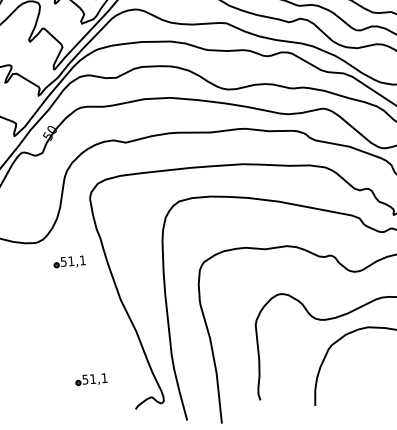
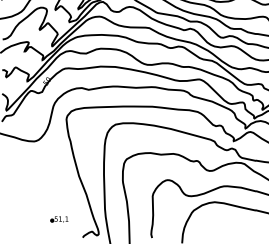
part: (69, 262) -> (52, 153), removed

